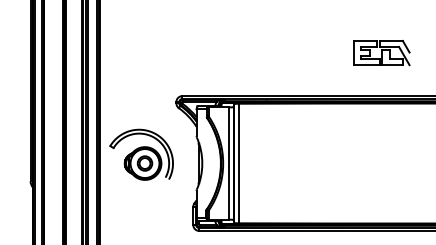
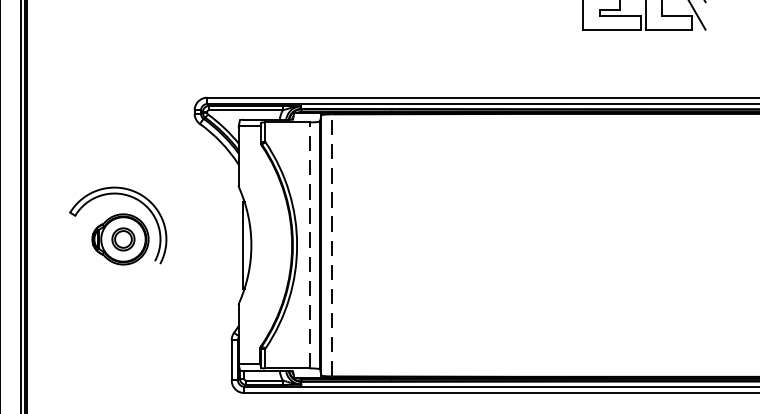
part: (141, 154) -> (118, 225), size x0.7
line: (228, 163) -> (308, 245), solid -> dashed
line: (238, 163) -> (330, 245), solid -> dashed

